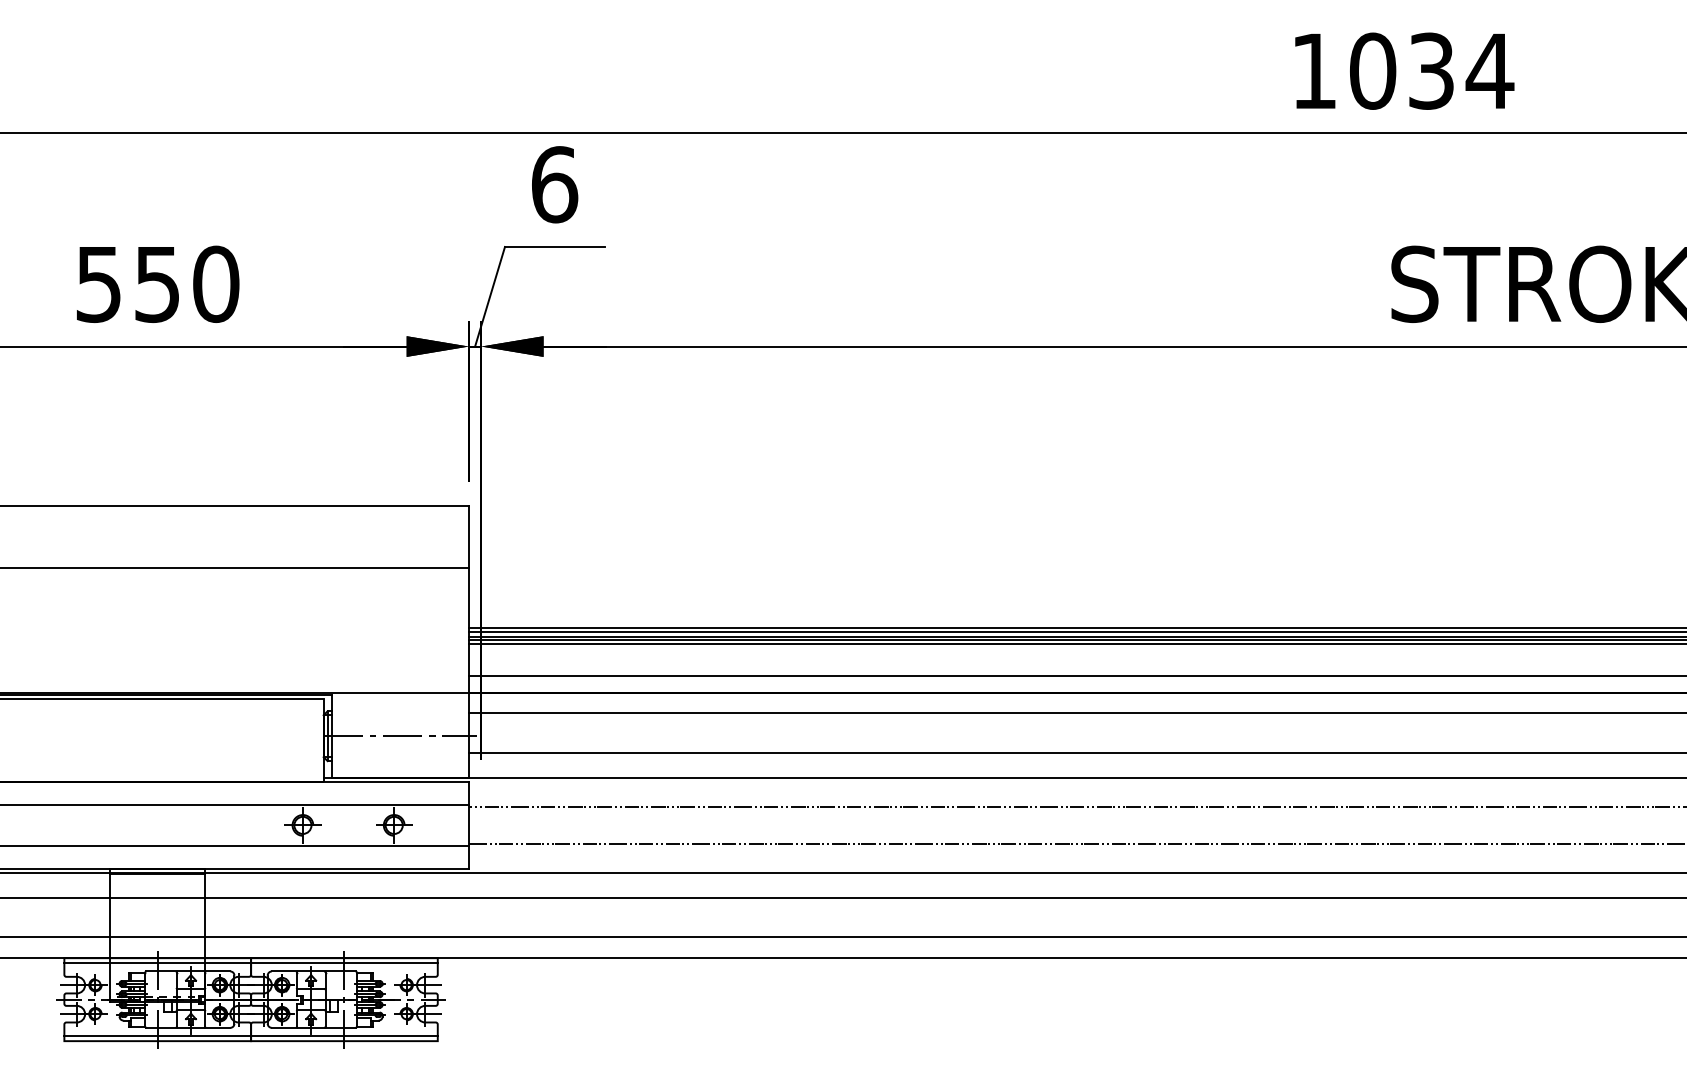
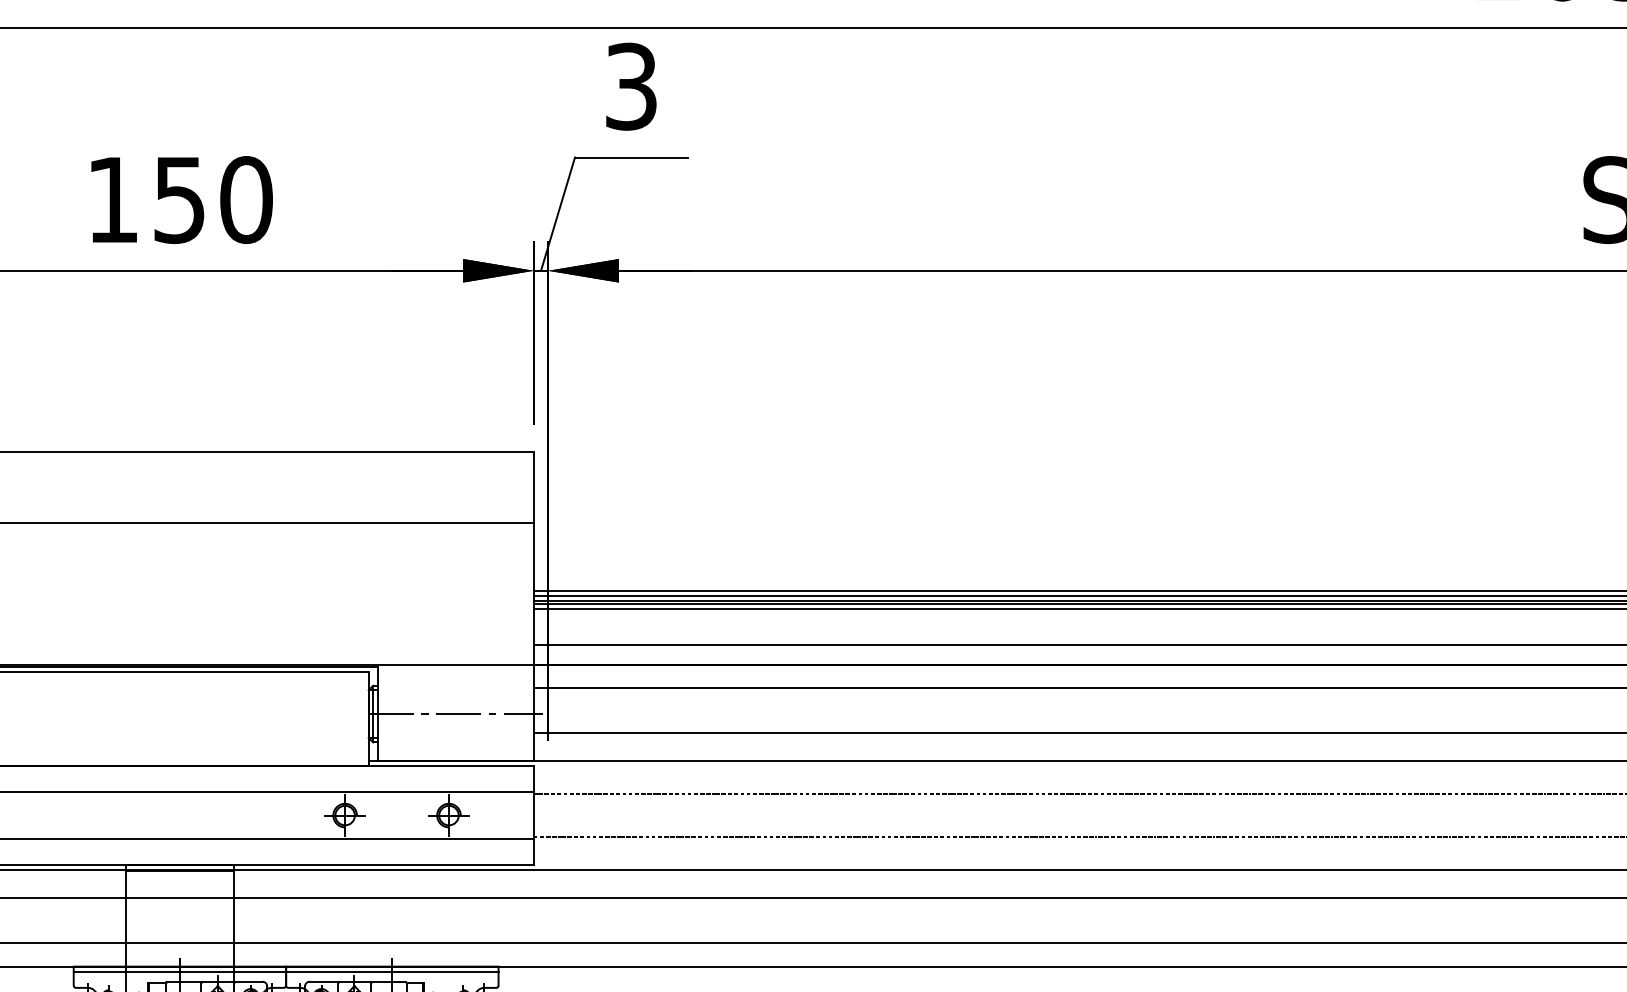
text: (555, 184) -> (632, 86), 6 -> 3
text: (98, 285) -> (112, 201), 550 -> 150

